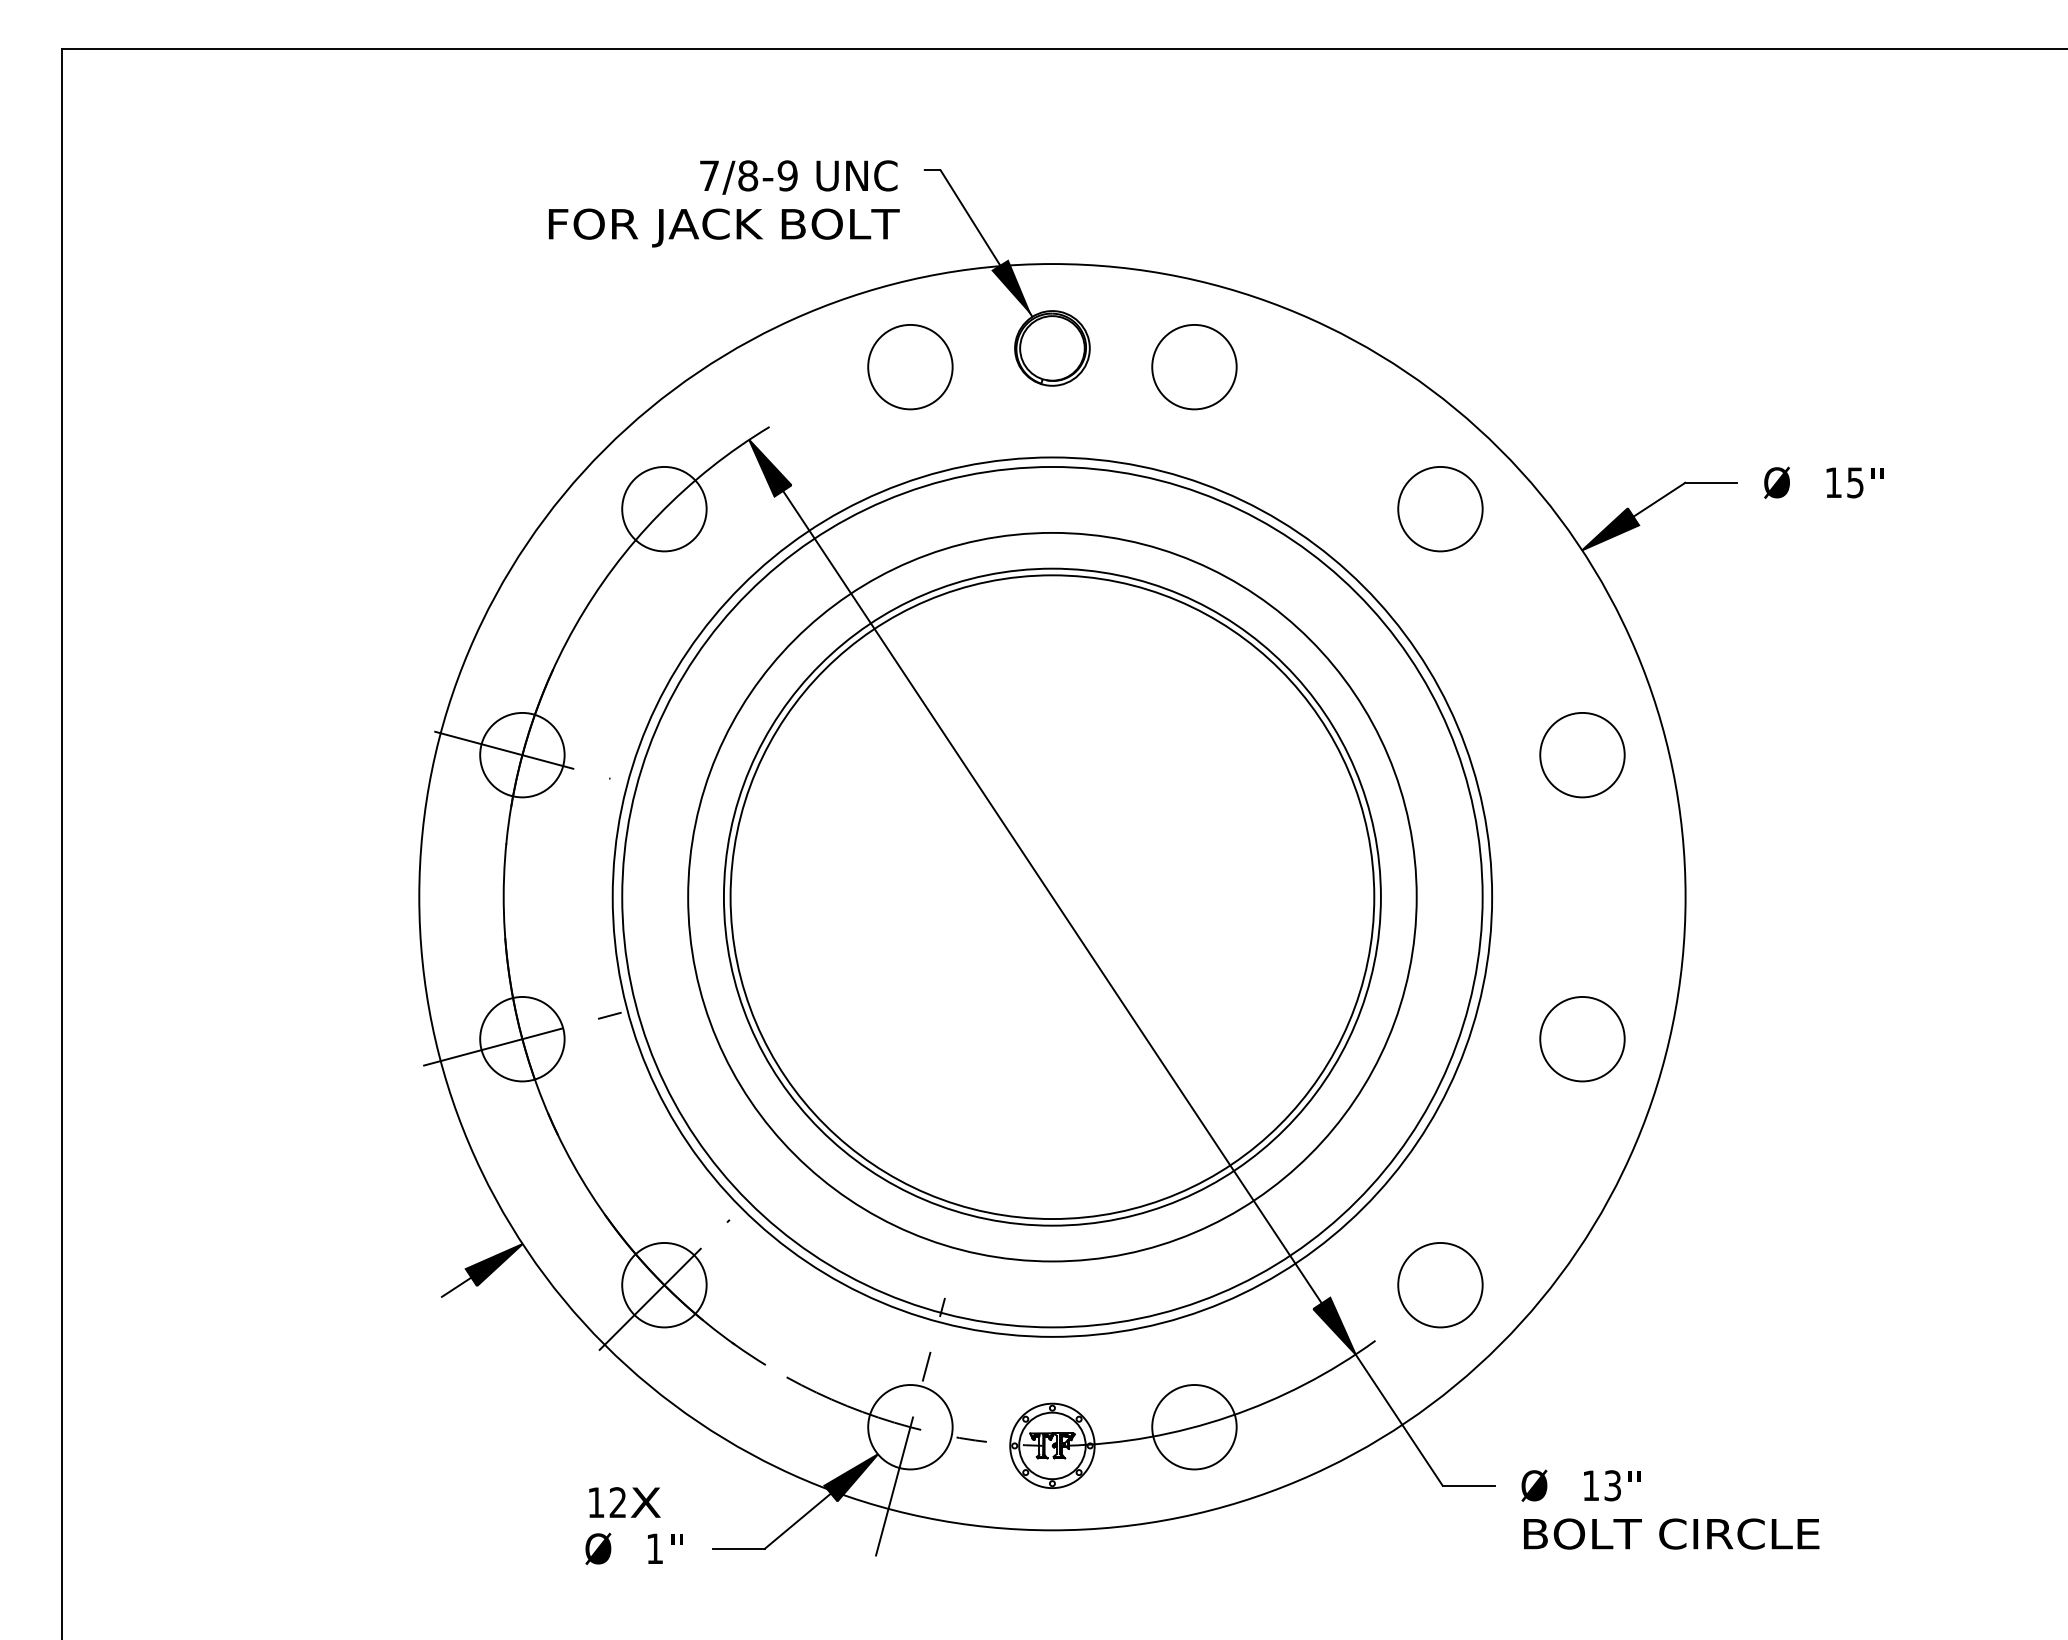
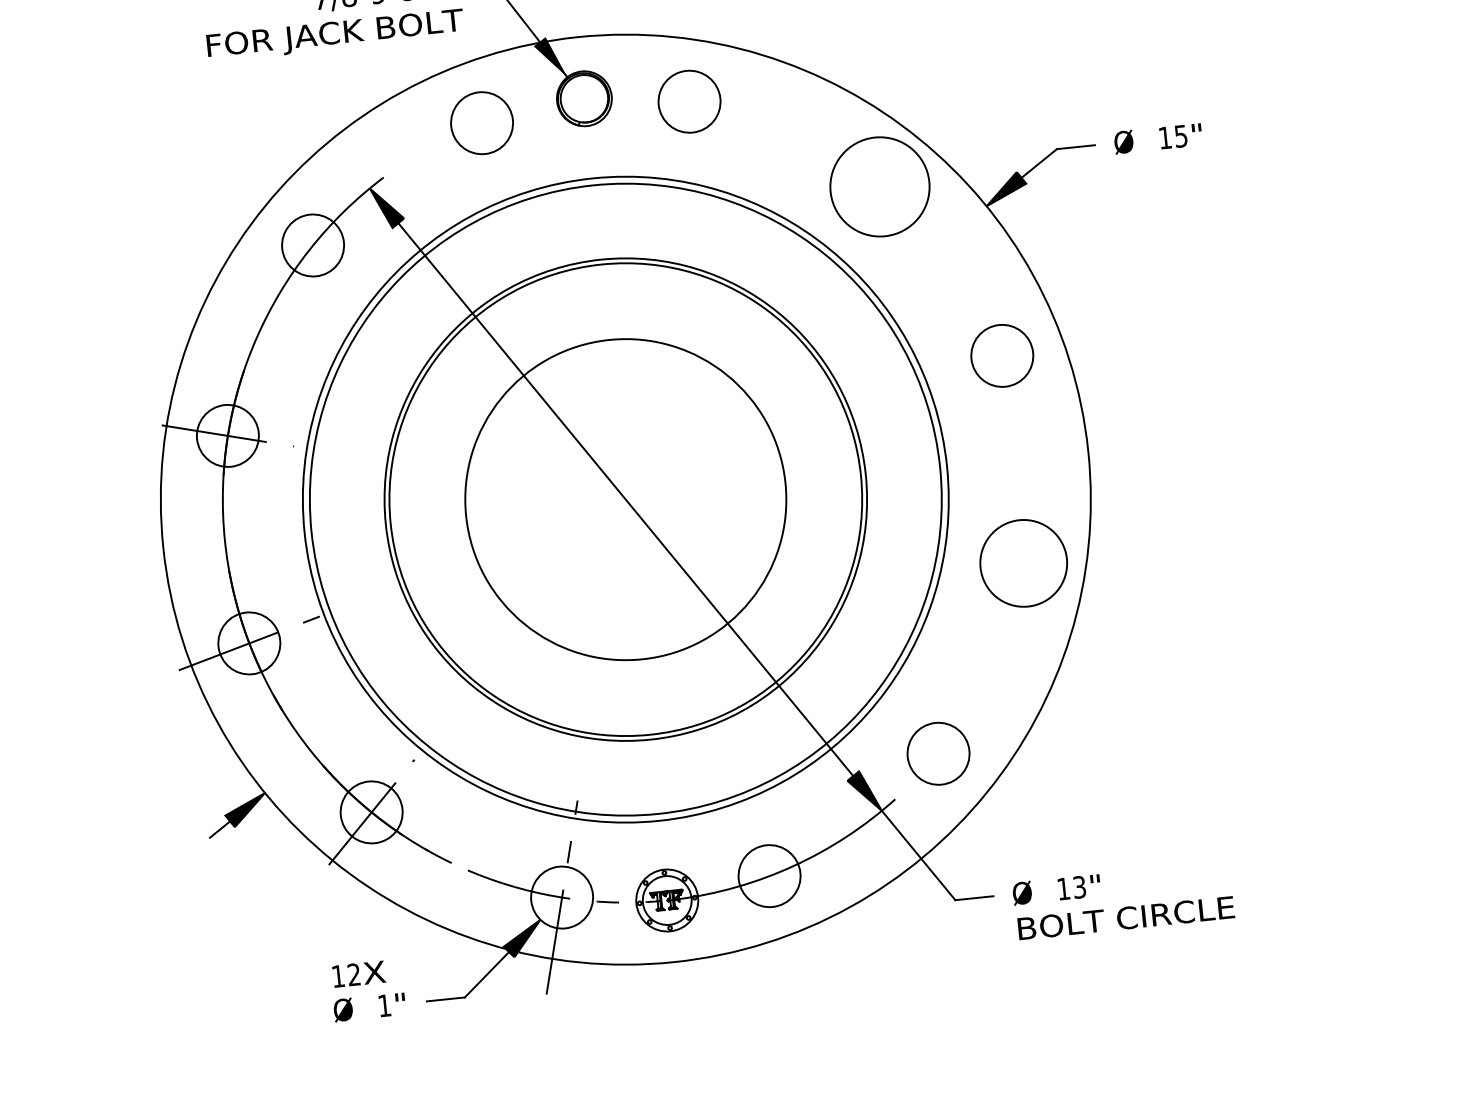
circle: (1440, 508) -> (879, 186), size x1.6
circle: (1052, 896) -> (625, 499), size x0.6
circle: (1582, 1038) -> (1023, 562), size x1.4

